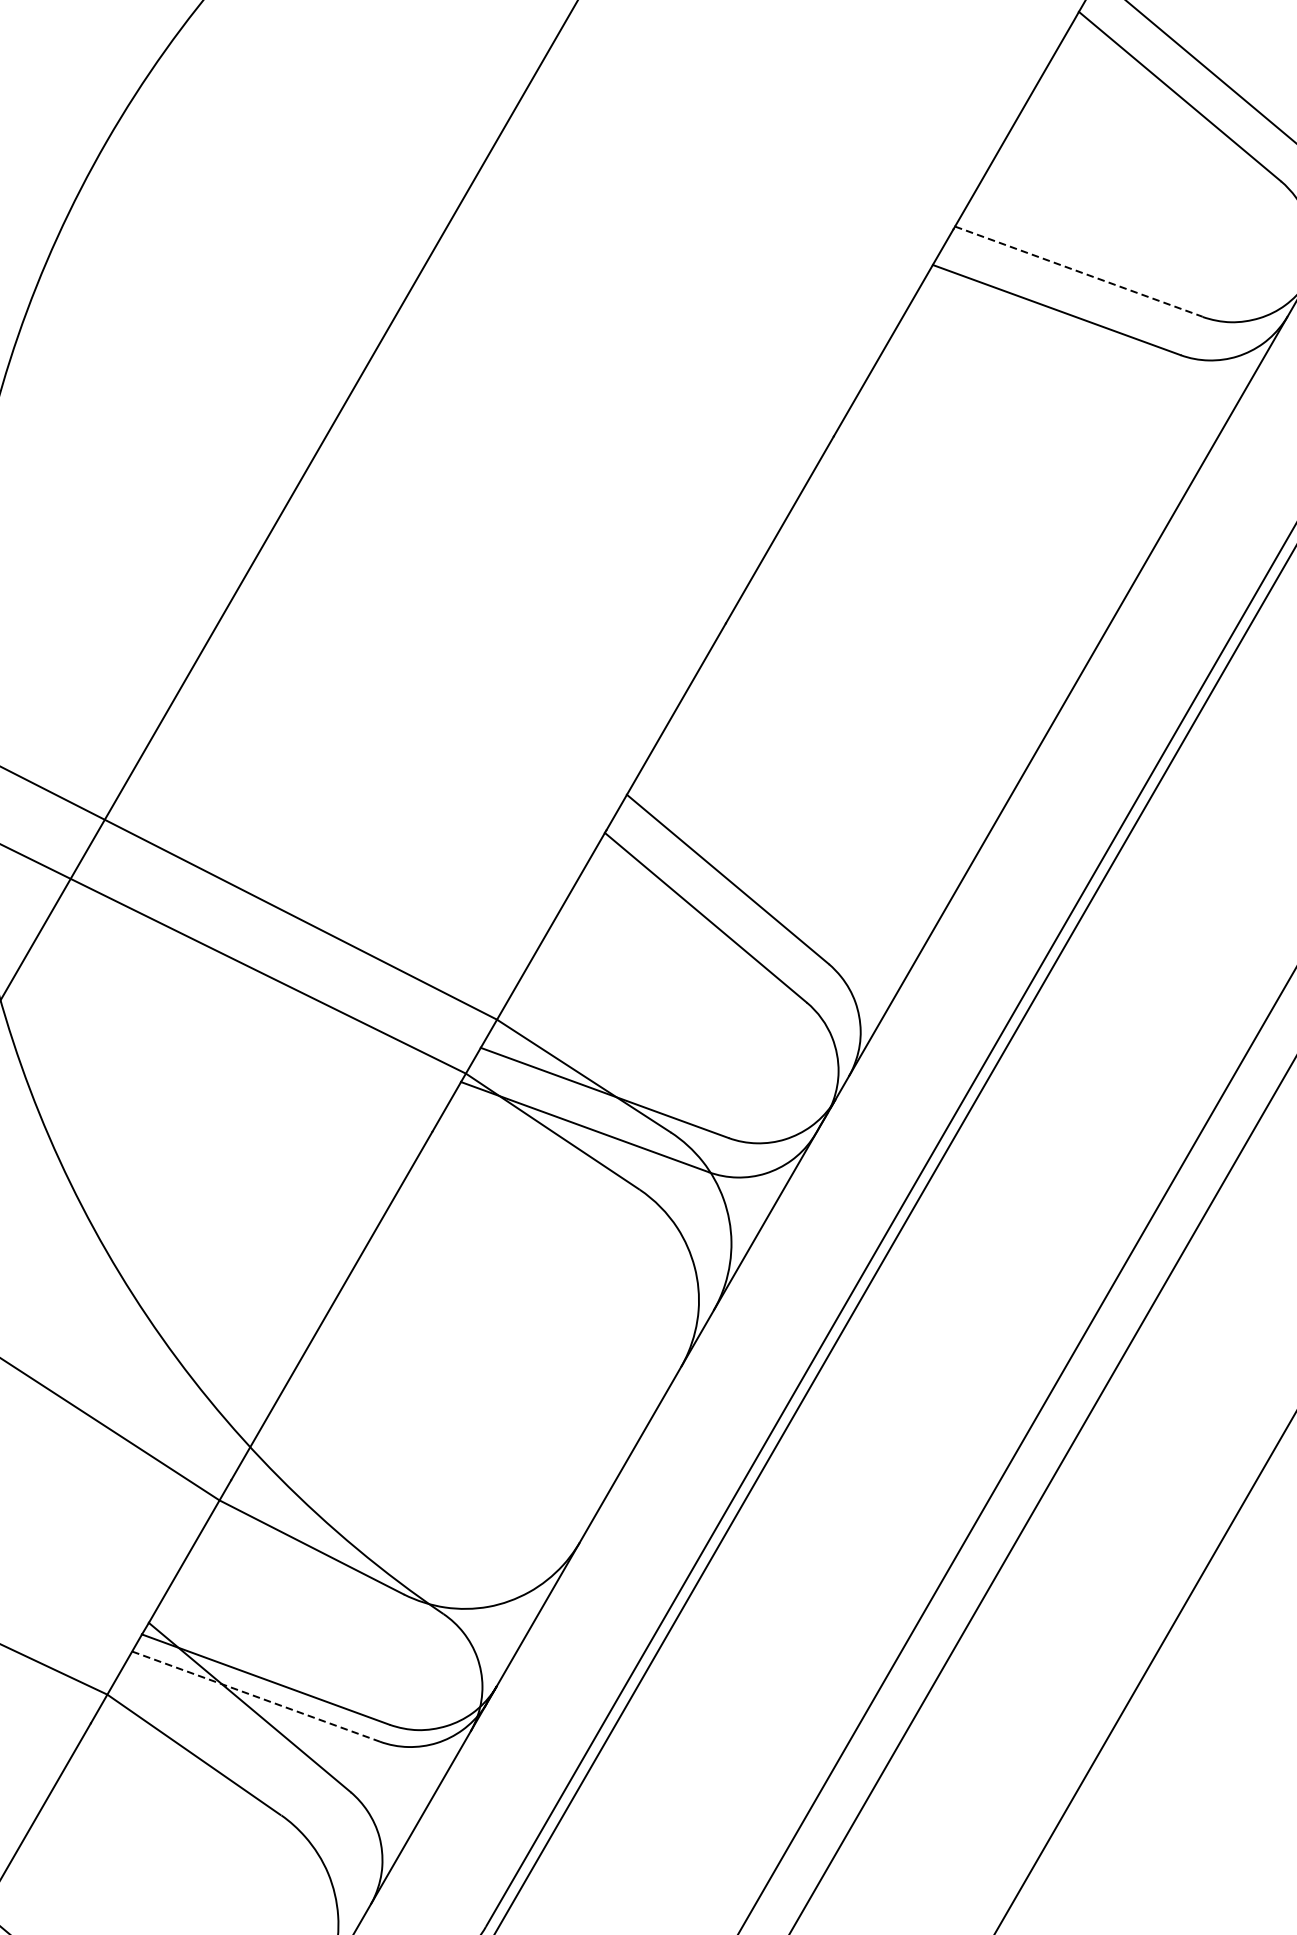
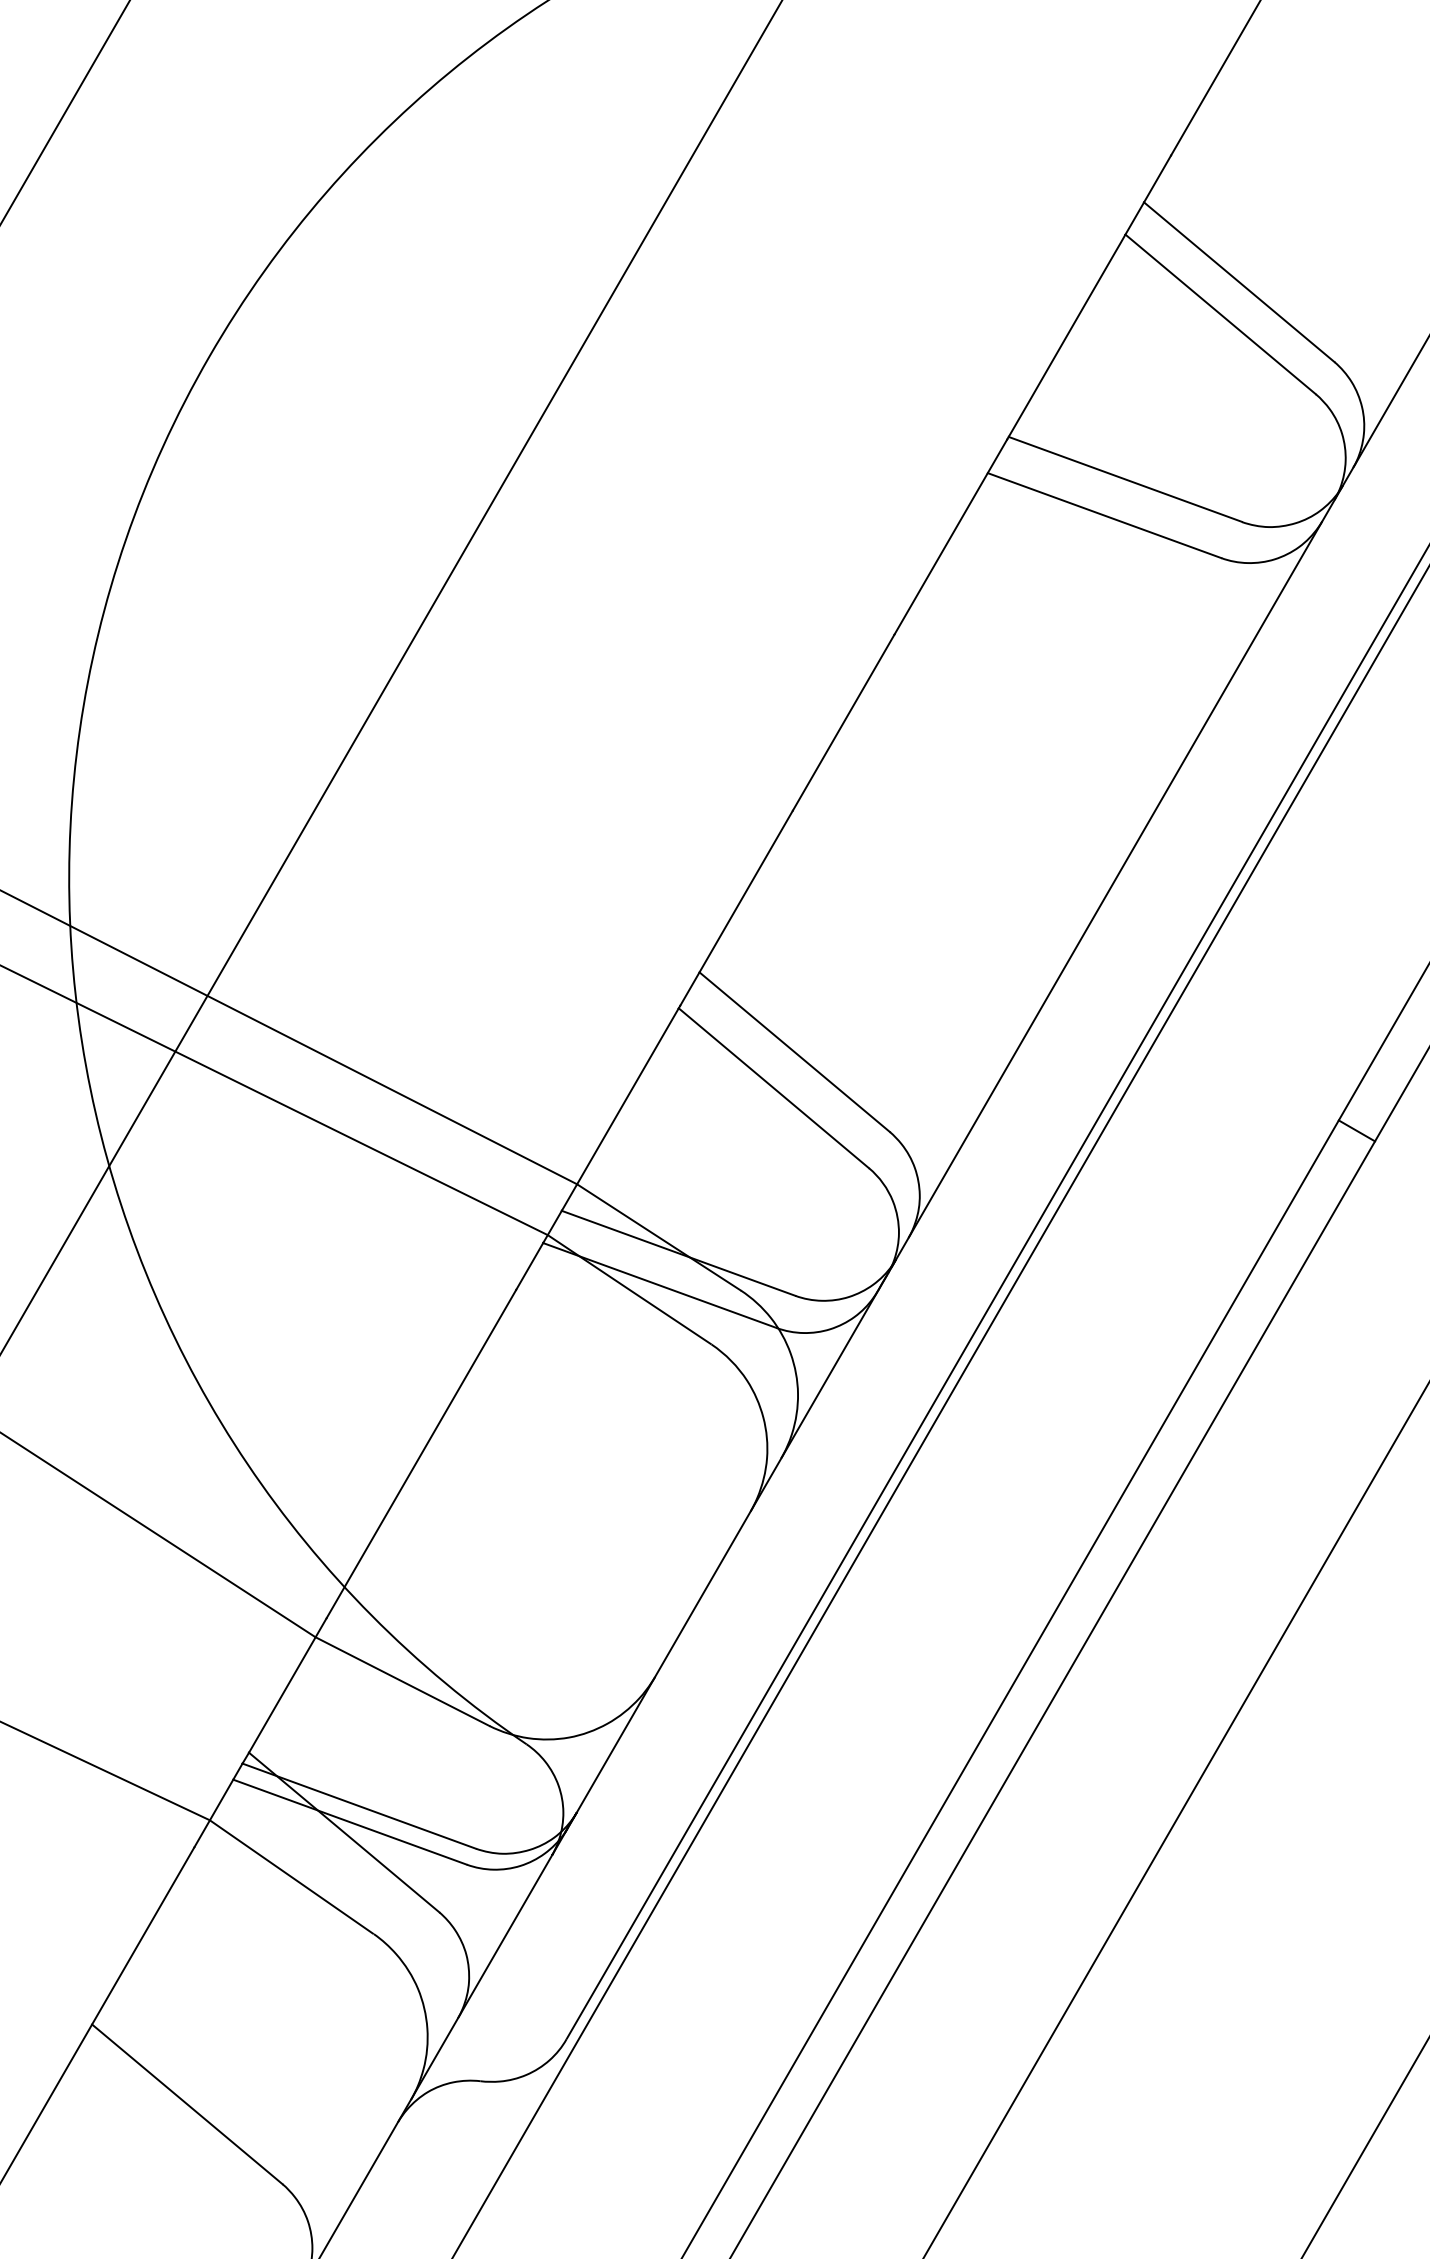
line: (1078, 271) -> (1125, 479), dashed -> solid
line: (256, 1696) -> (350, 1822), dashed -> solid

